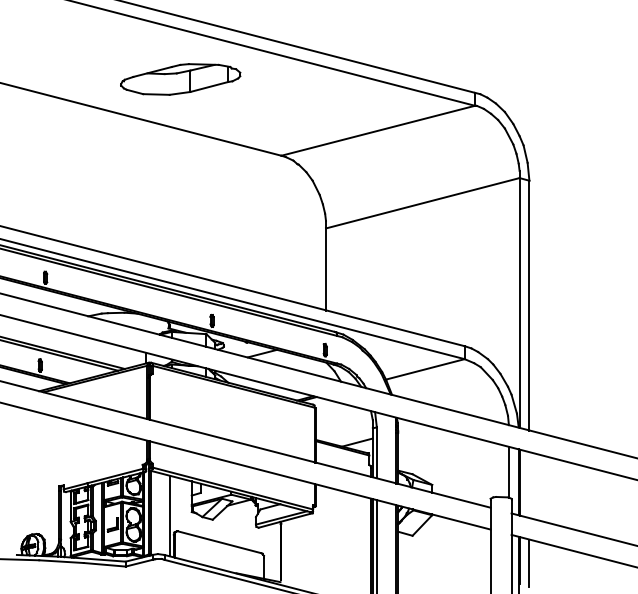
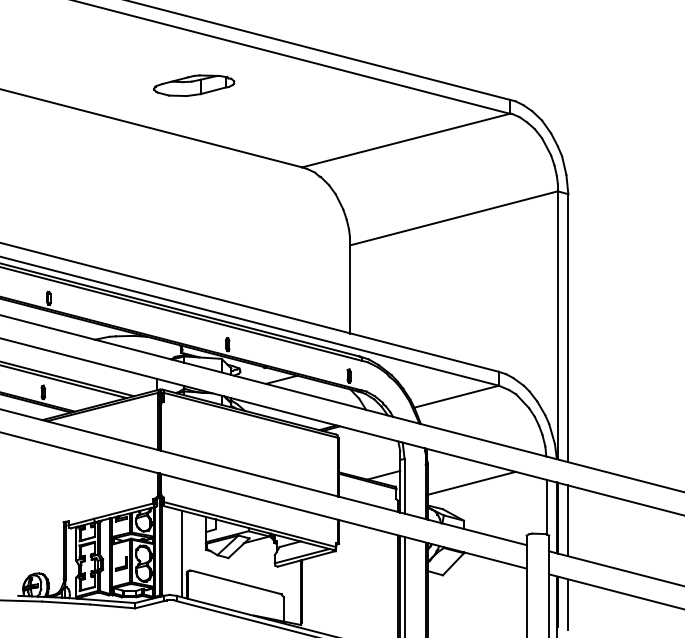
part: (180, 79) -> (193, 85), size x0.62
line: (439, 449) -> (471, 482), added
line: (529, 484) -> (568, 520), added

